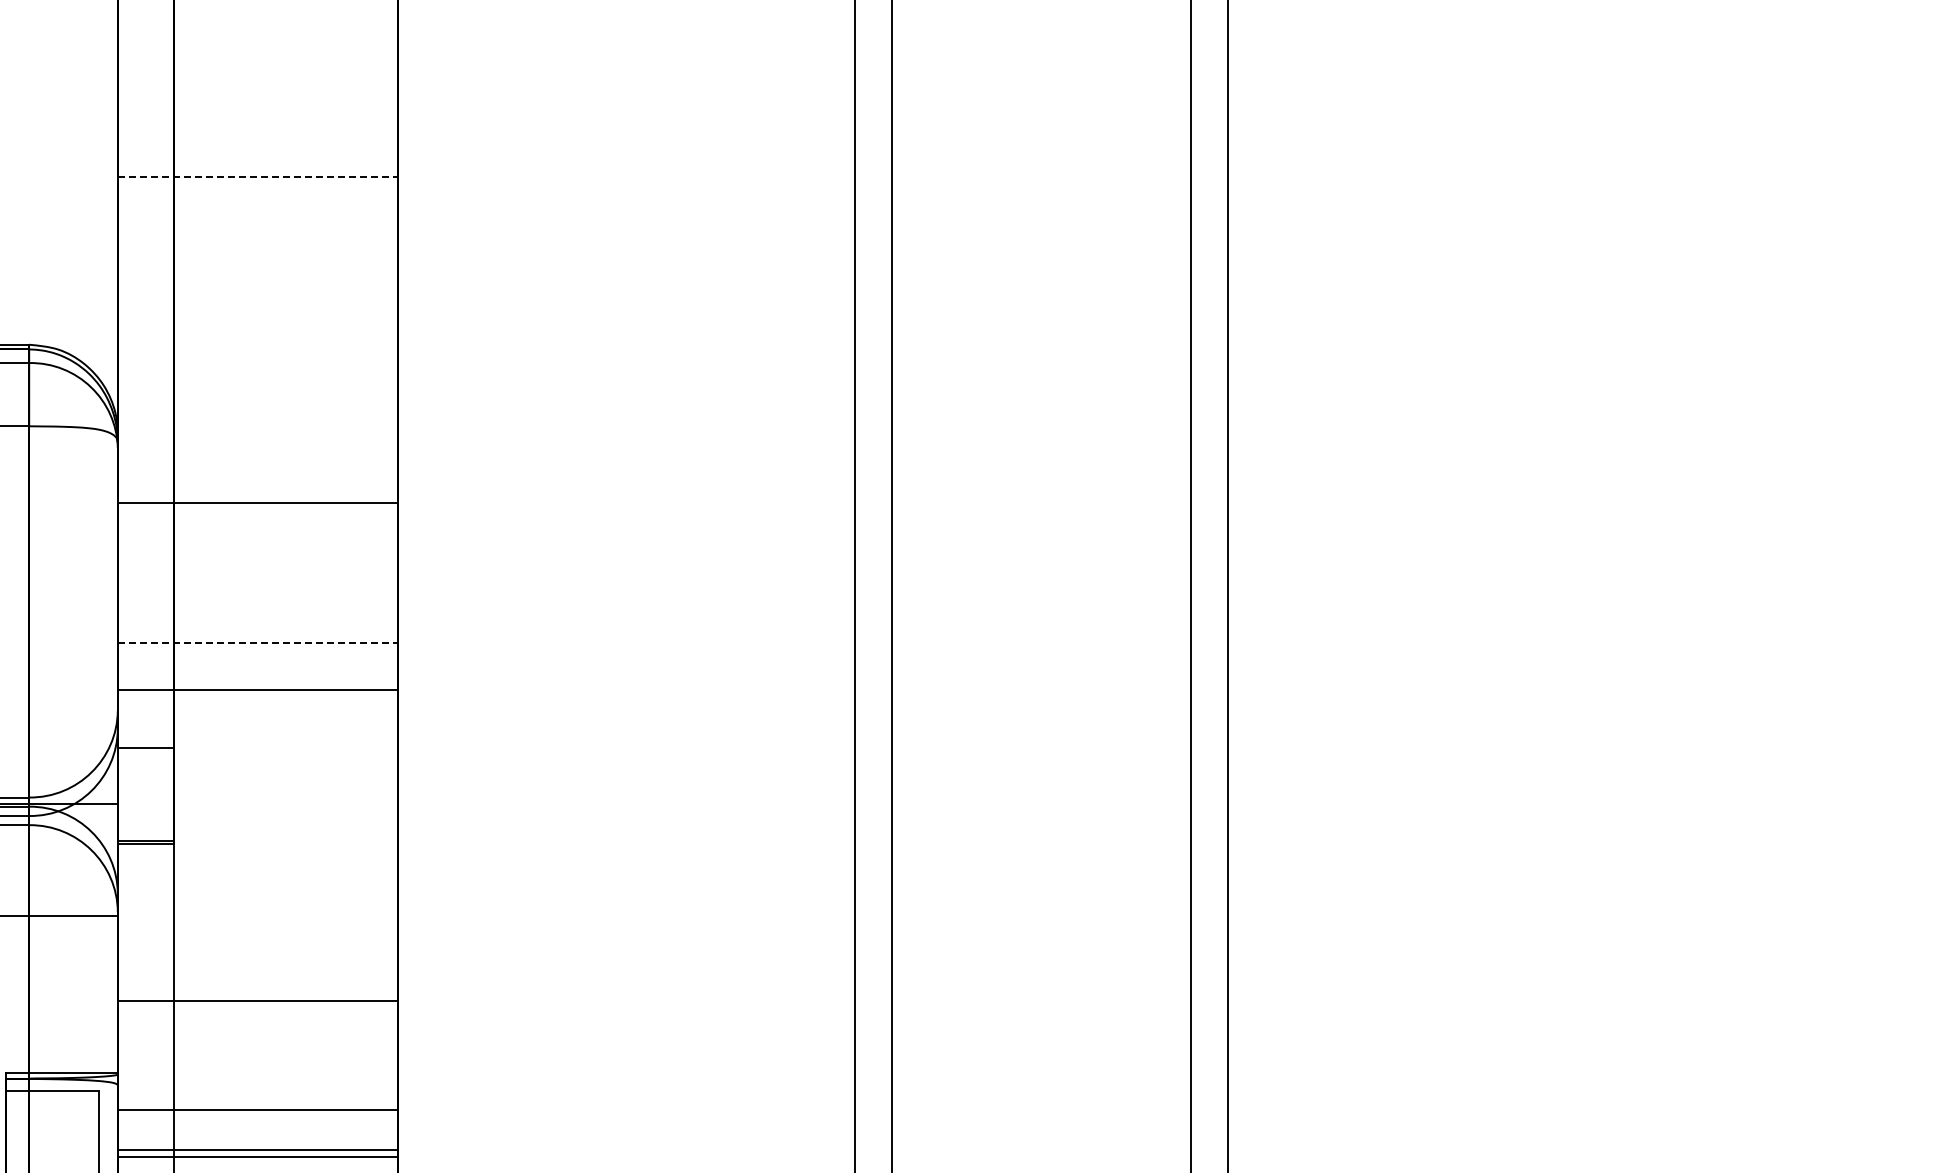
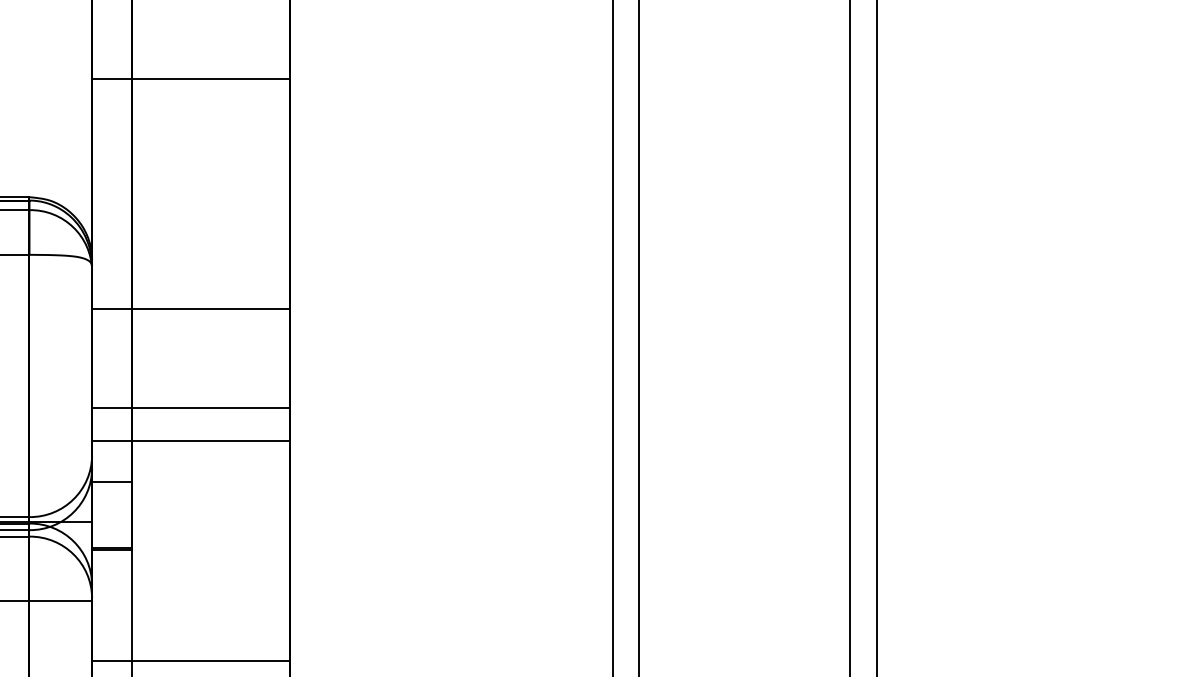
line: (257, 176) -> (190, 78), dashed -> solid
line: (257, 643) -> (190, 408), dashed -> solid

